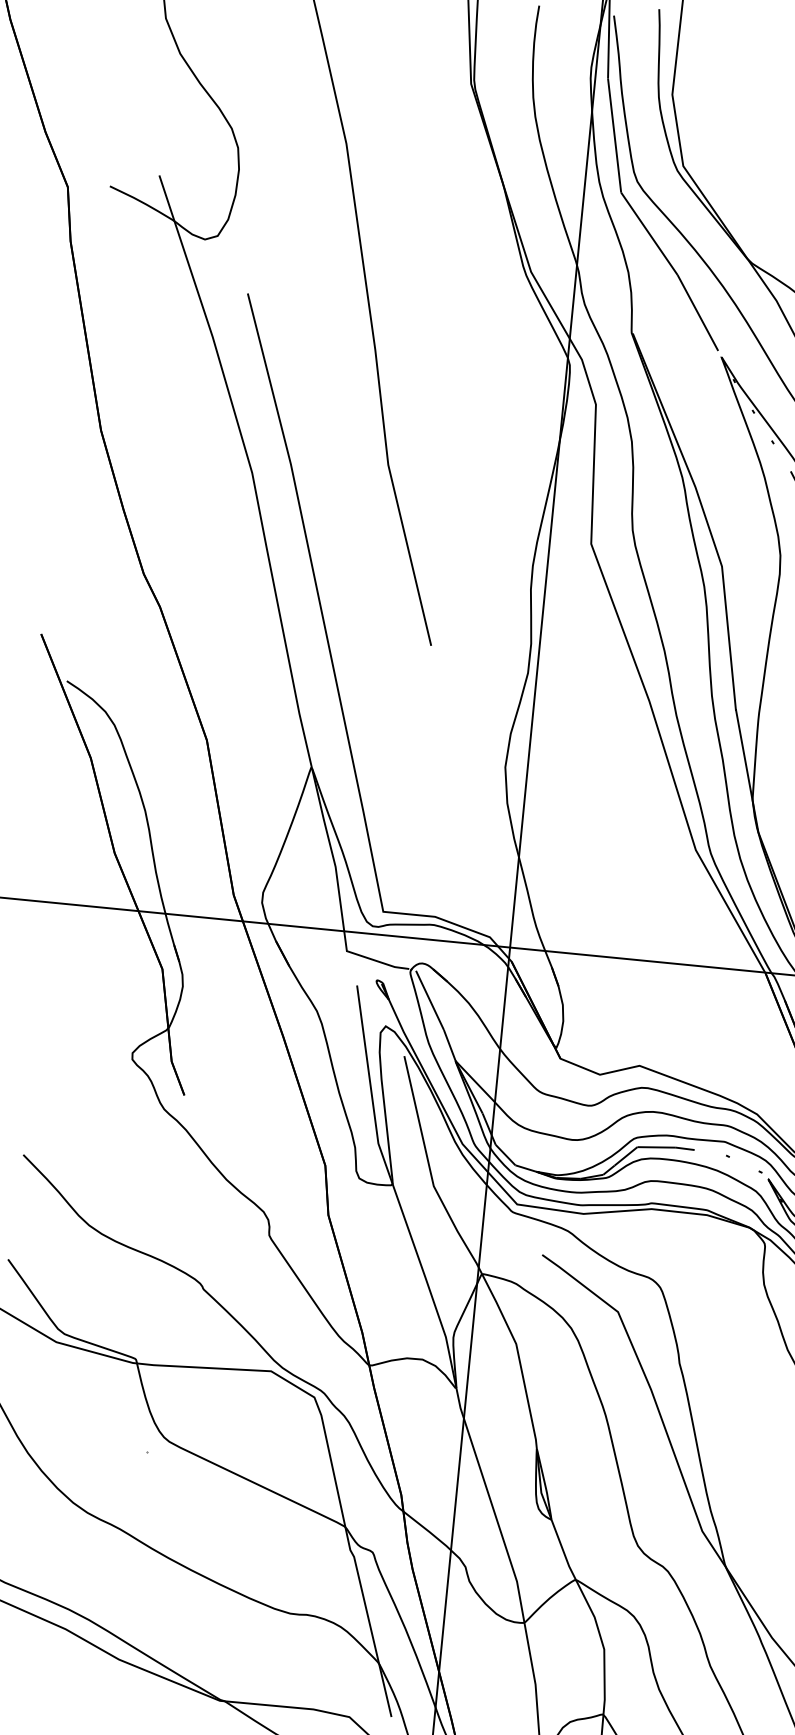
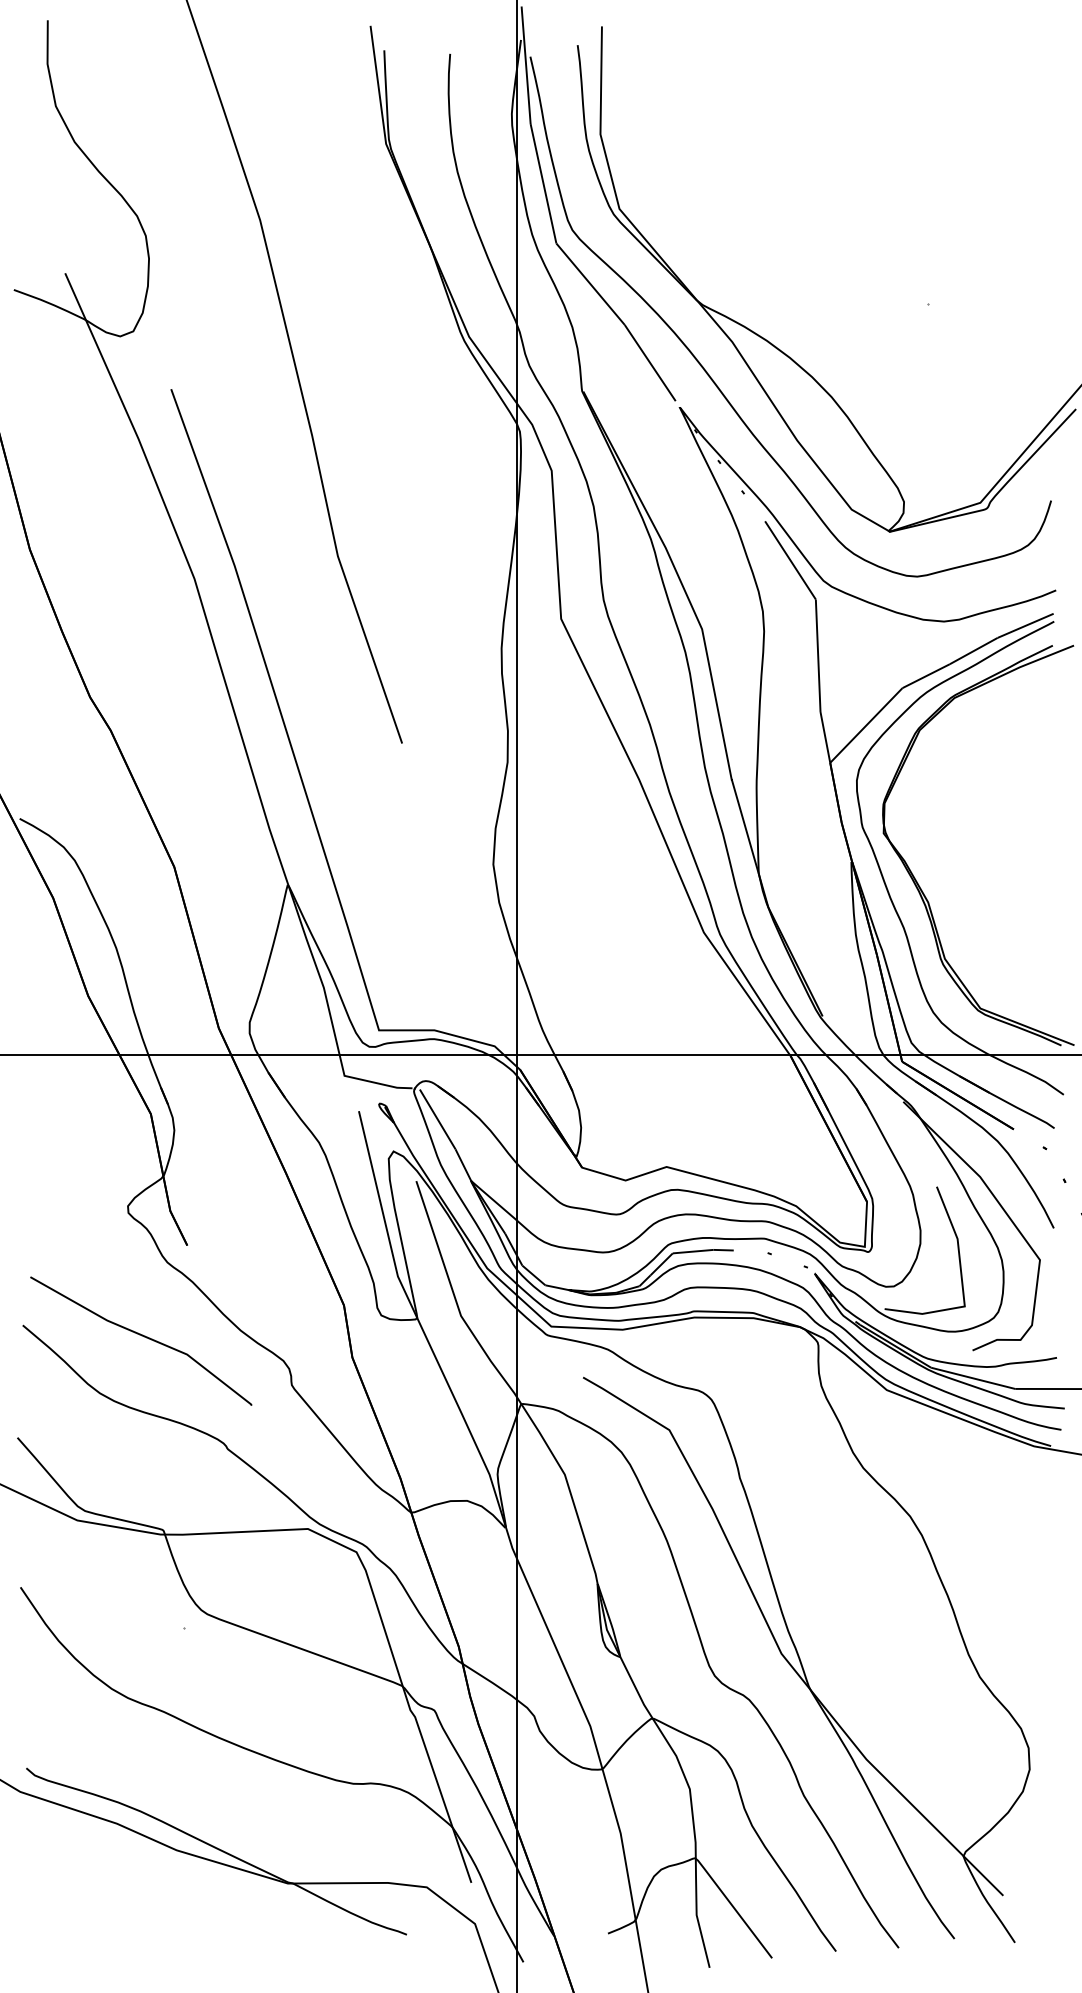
line: (133, 1176) -> (141, 1336), added

